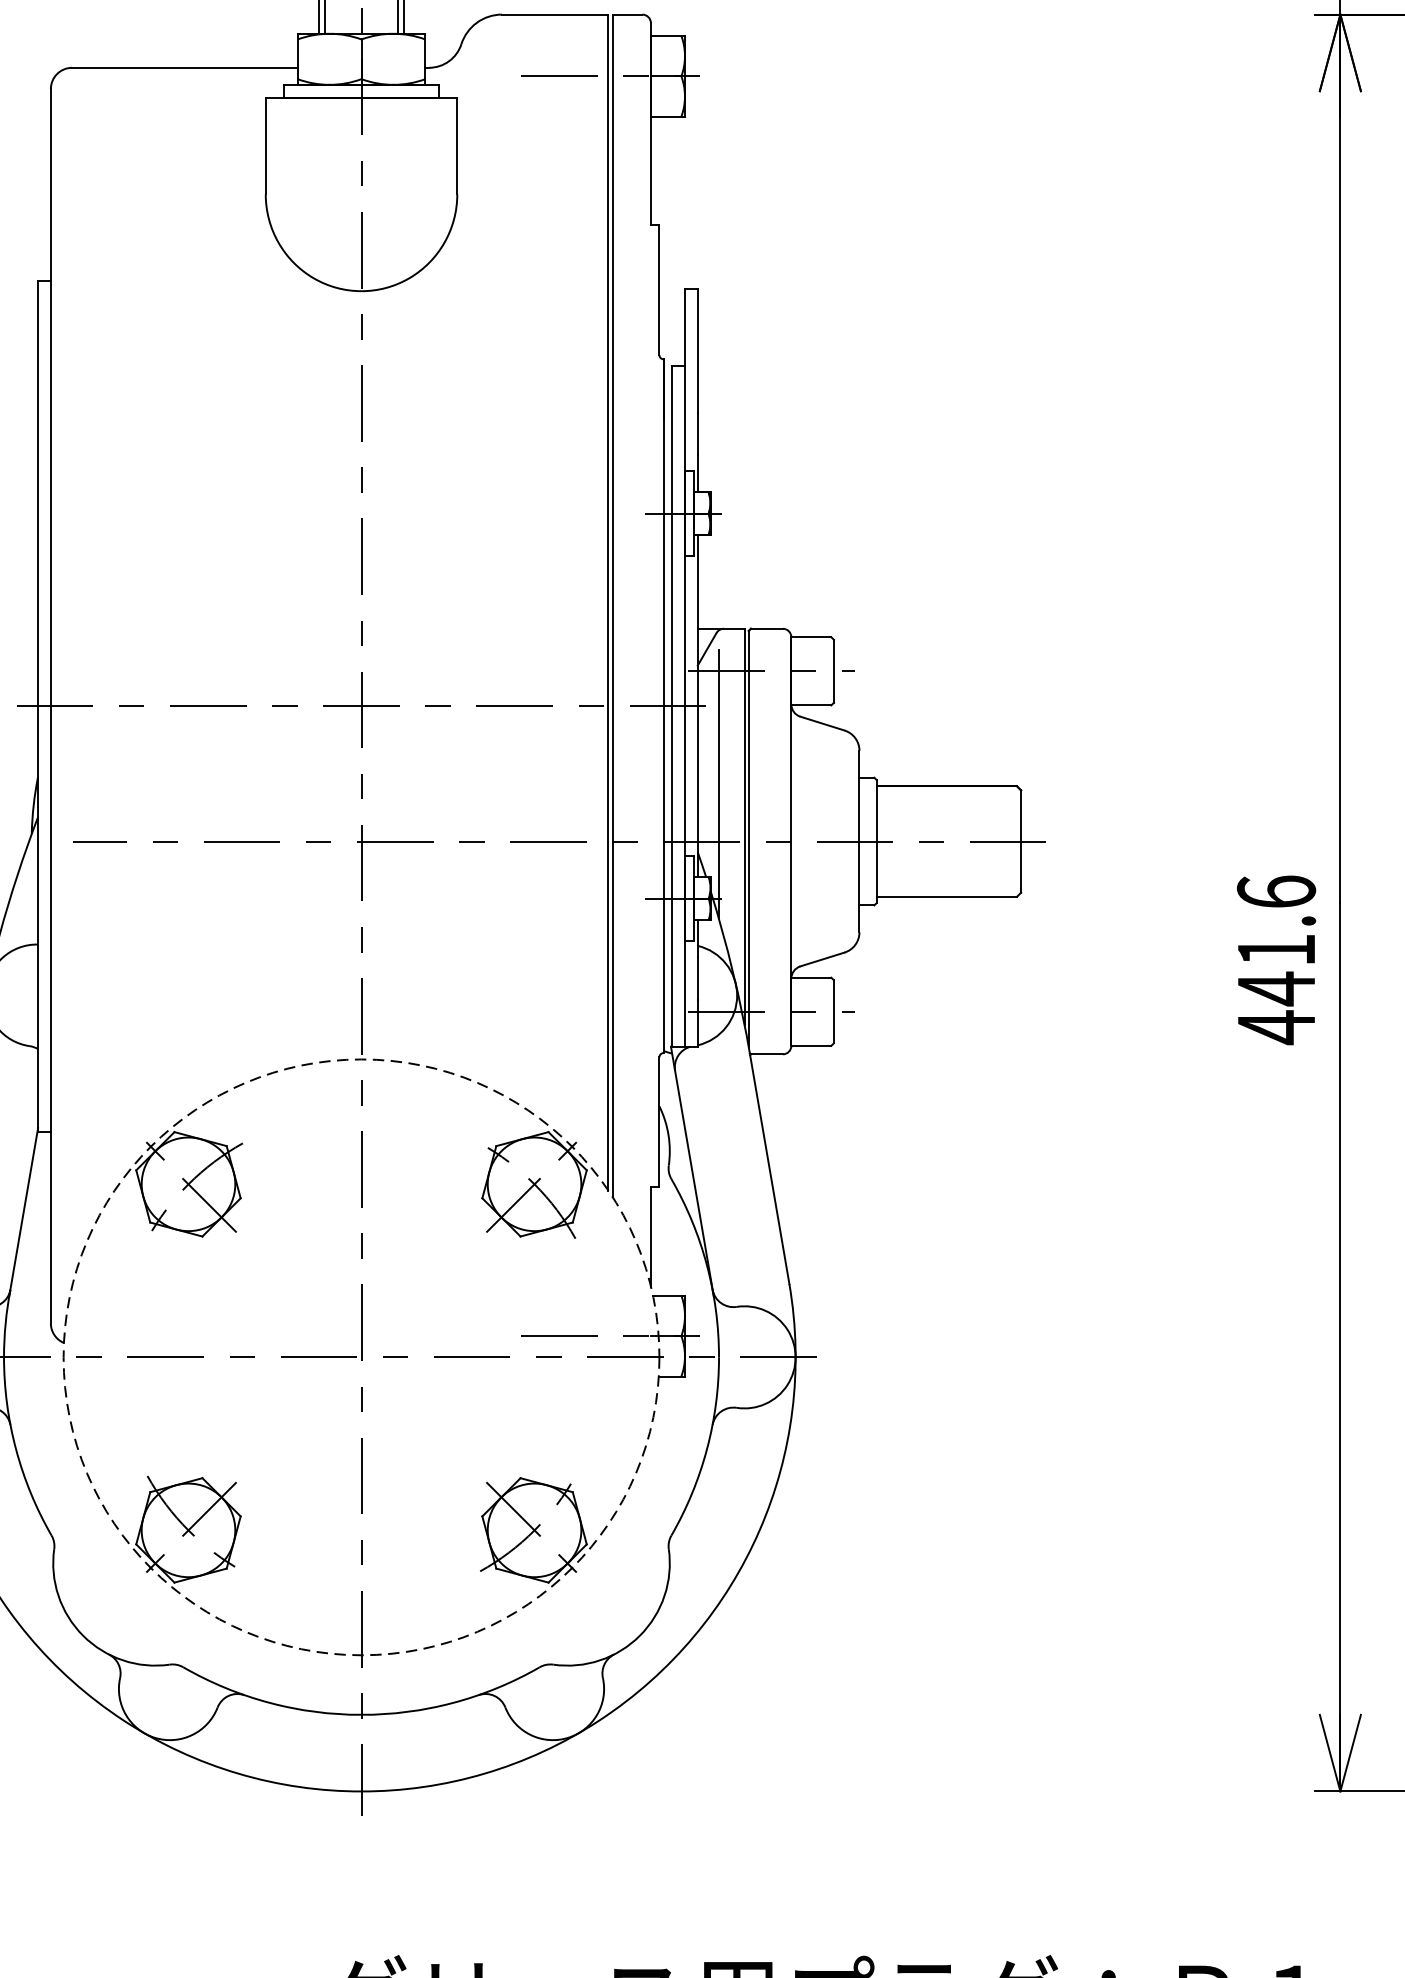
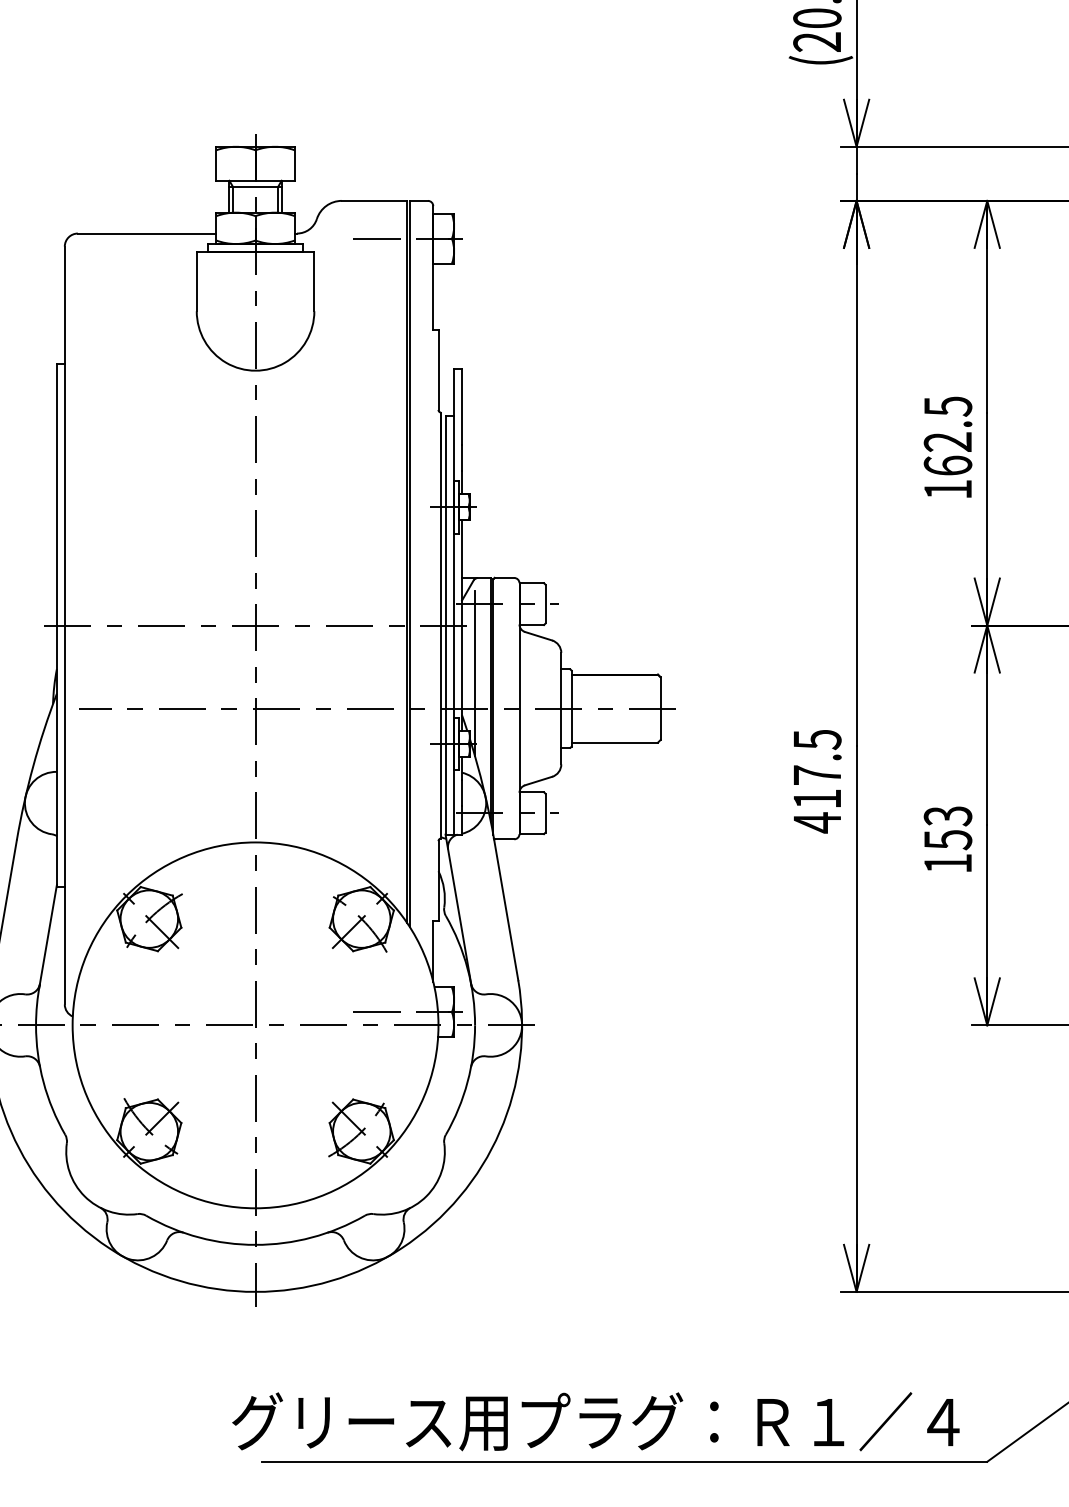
text: (1276, 940) -> (817, 769), 441.6 -> 417.5
circle: (361, 1357) -> (255, 1025), dashed -> solid

